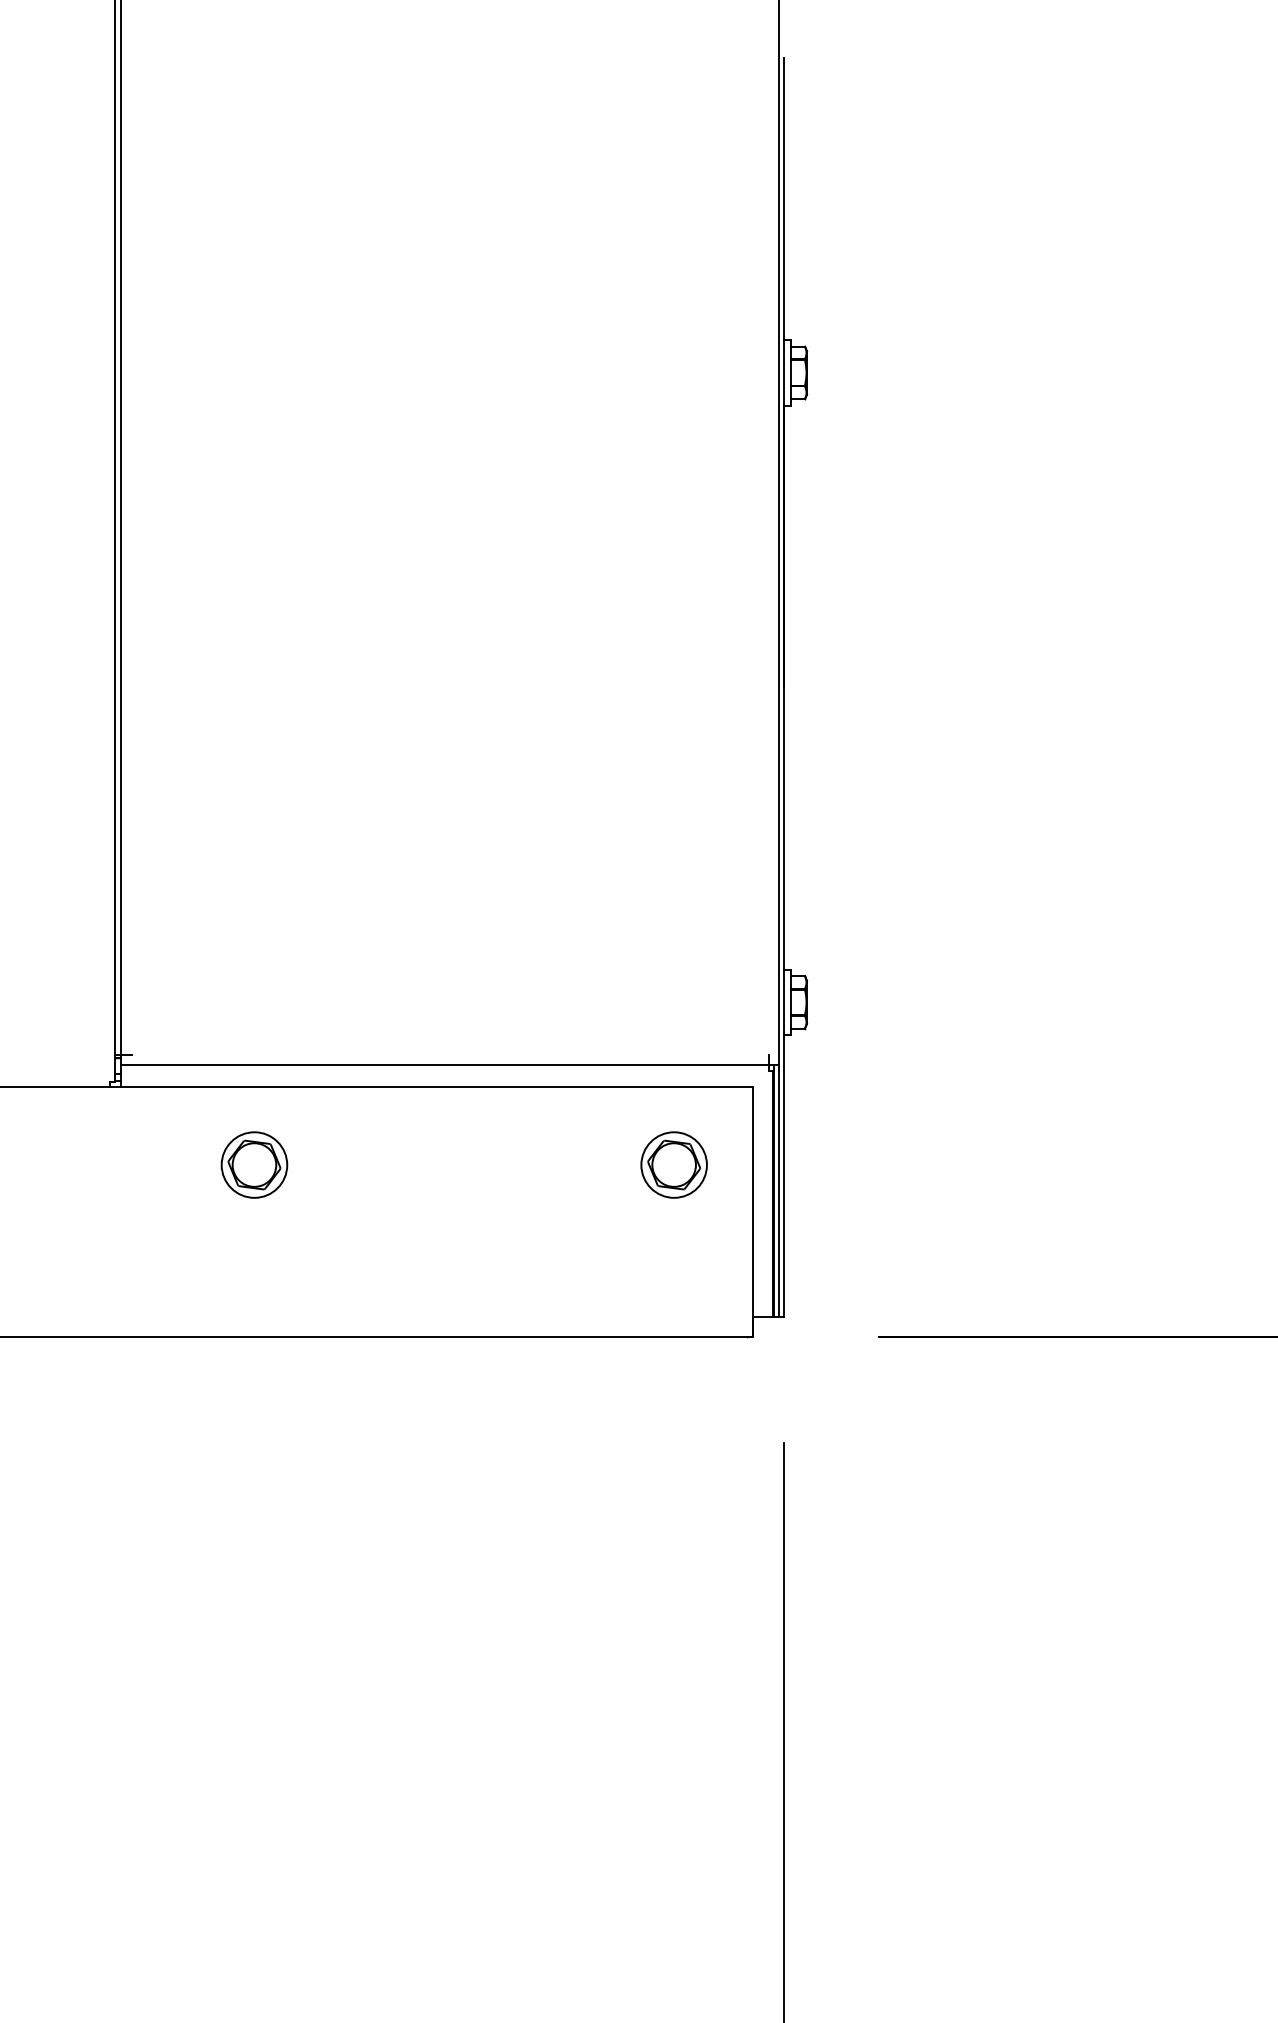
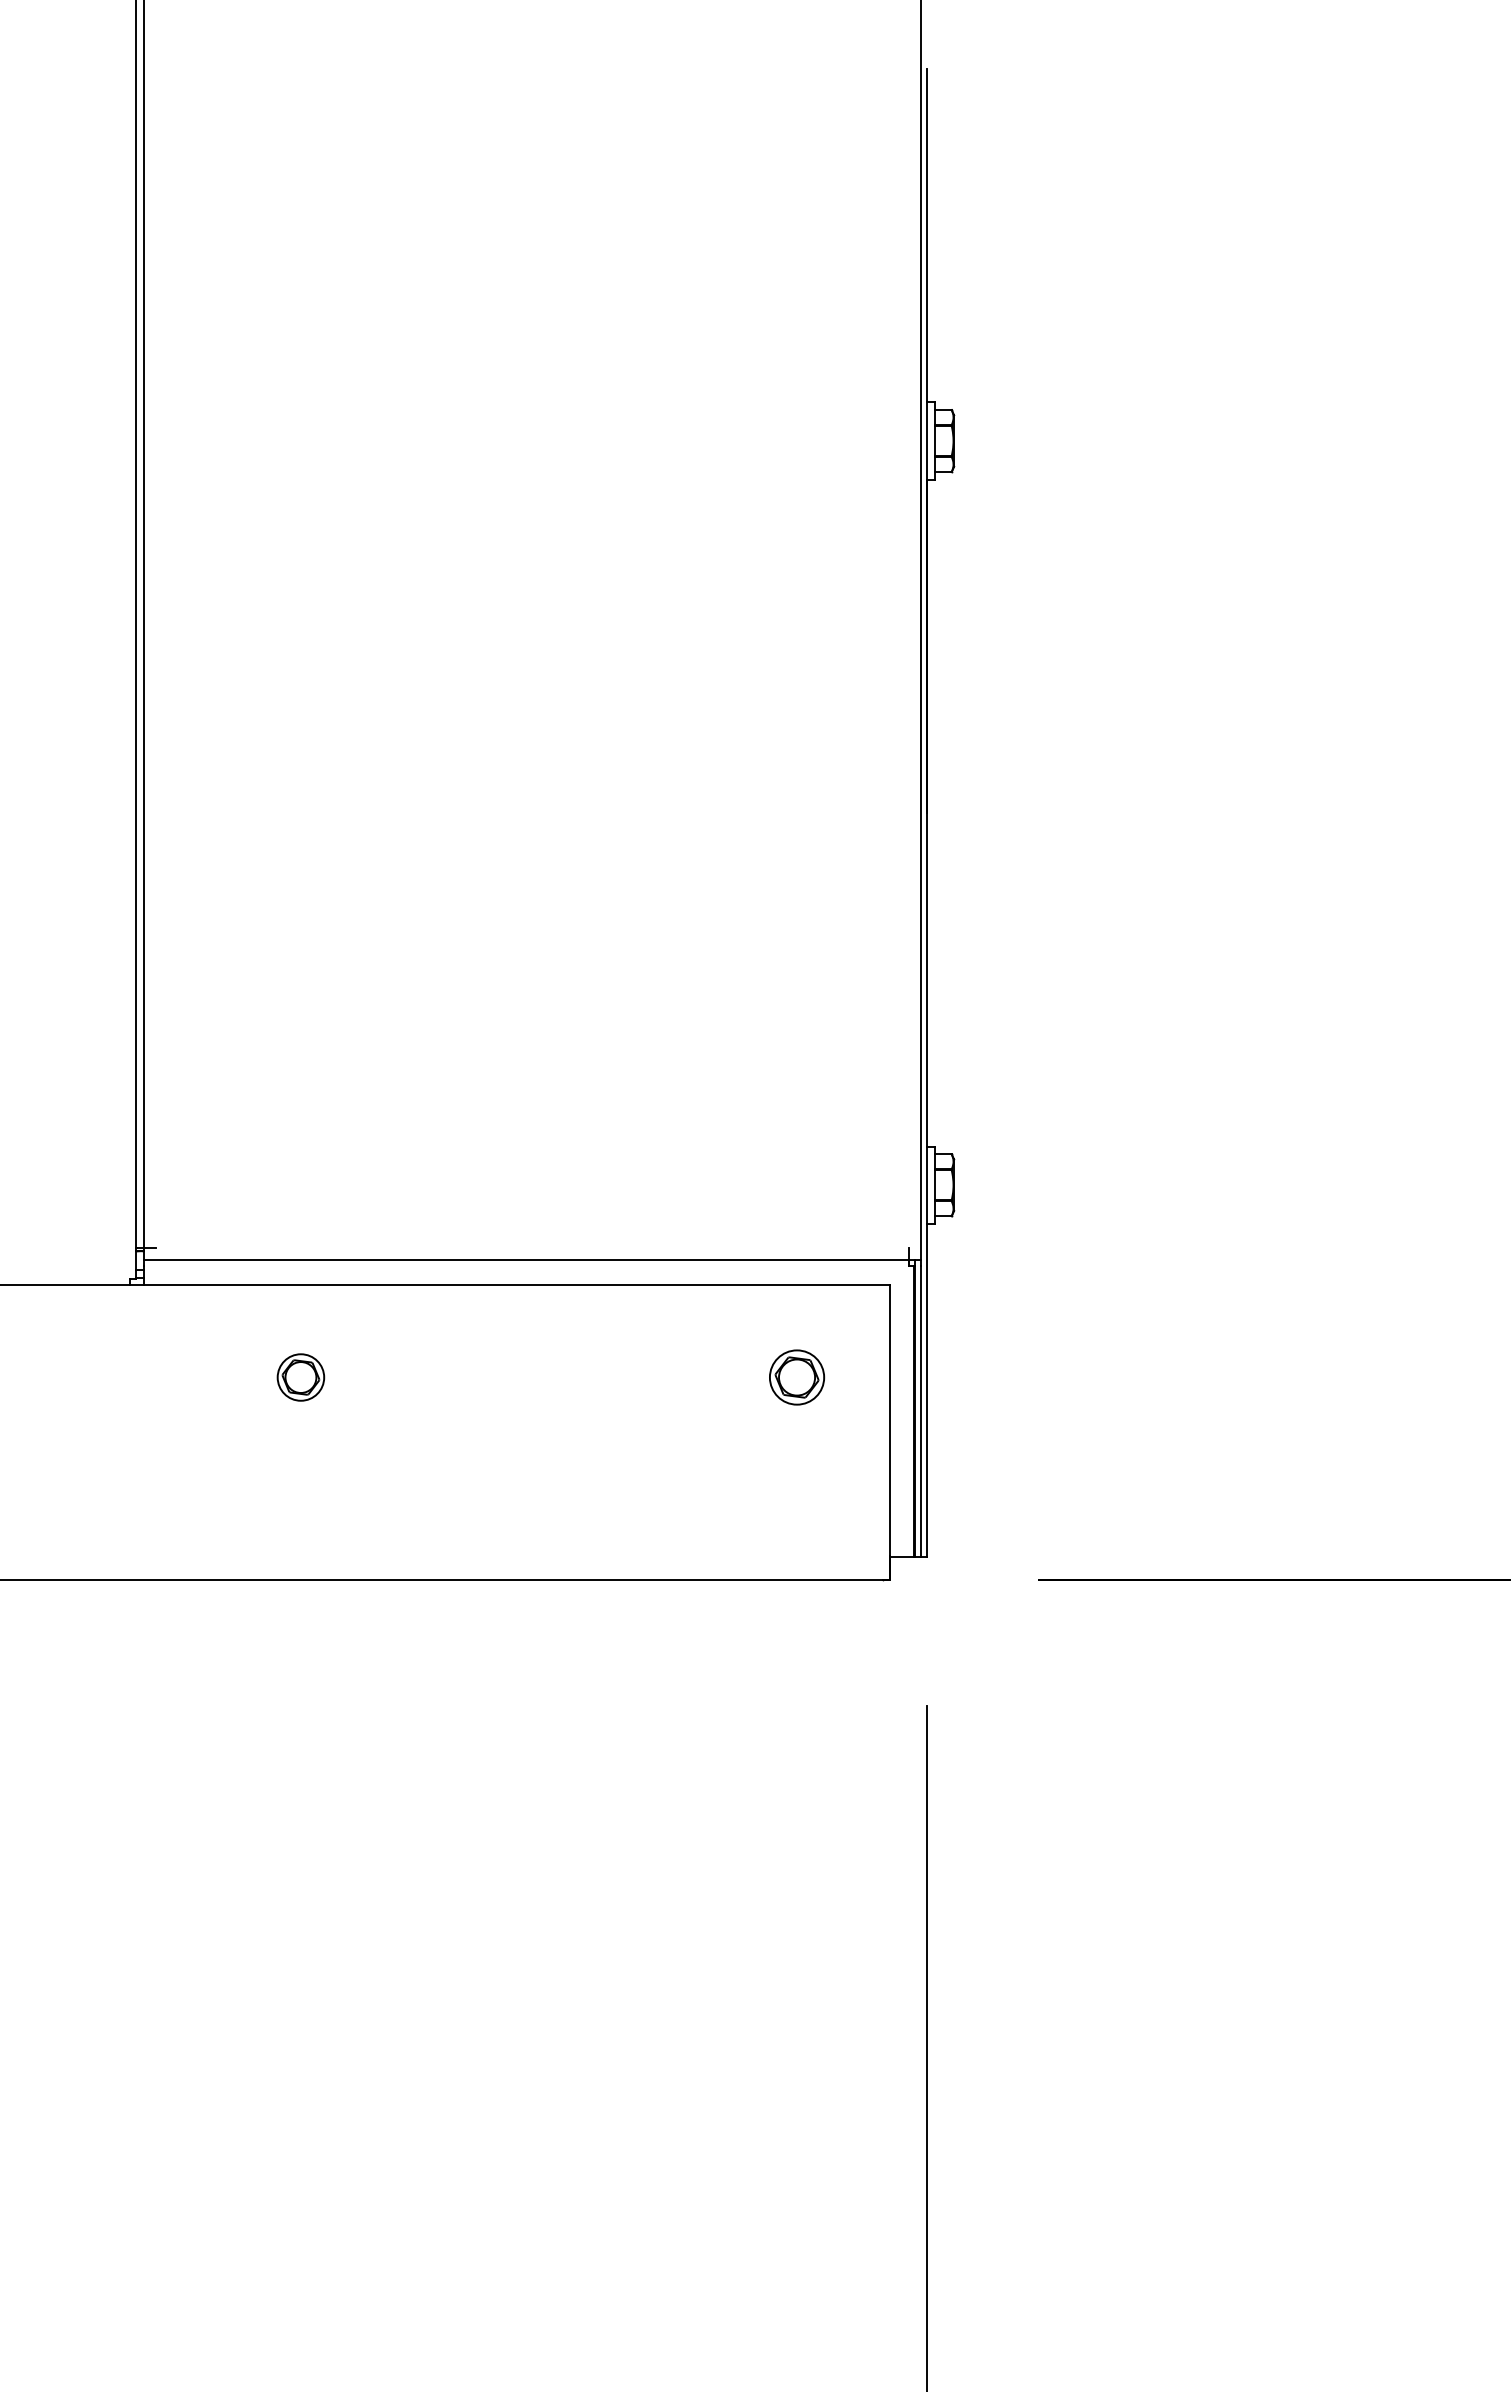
part: (254, 1165) -> (300, 1377), size x0.6
part: (673, 1165) -> (796, 1377), size x0.7

